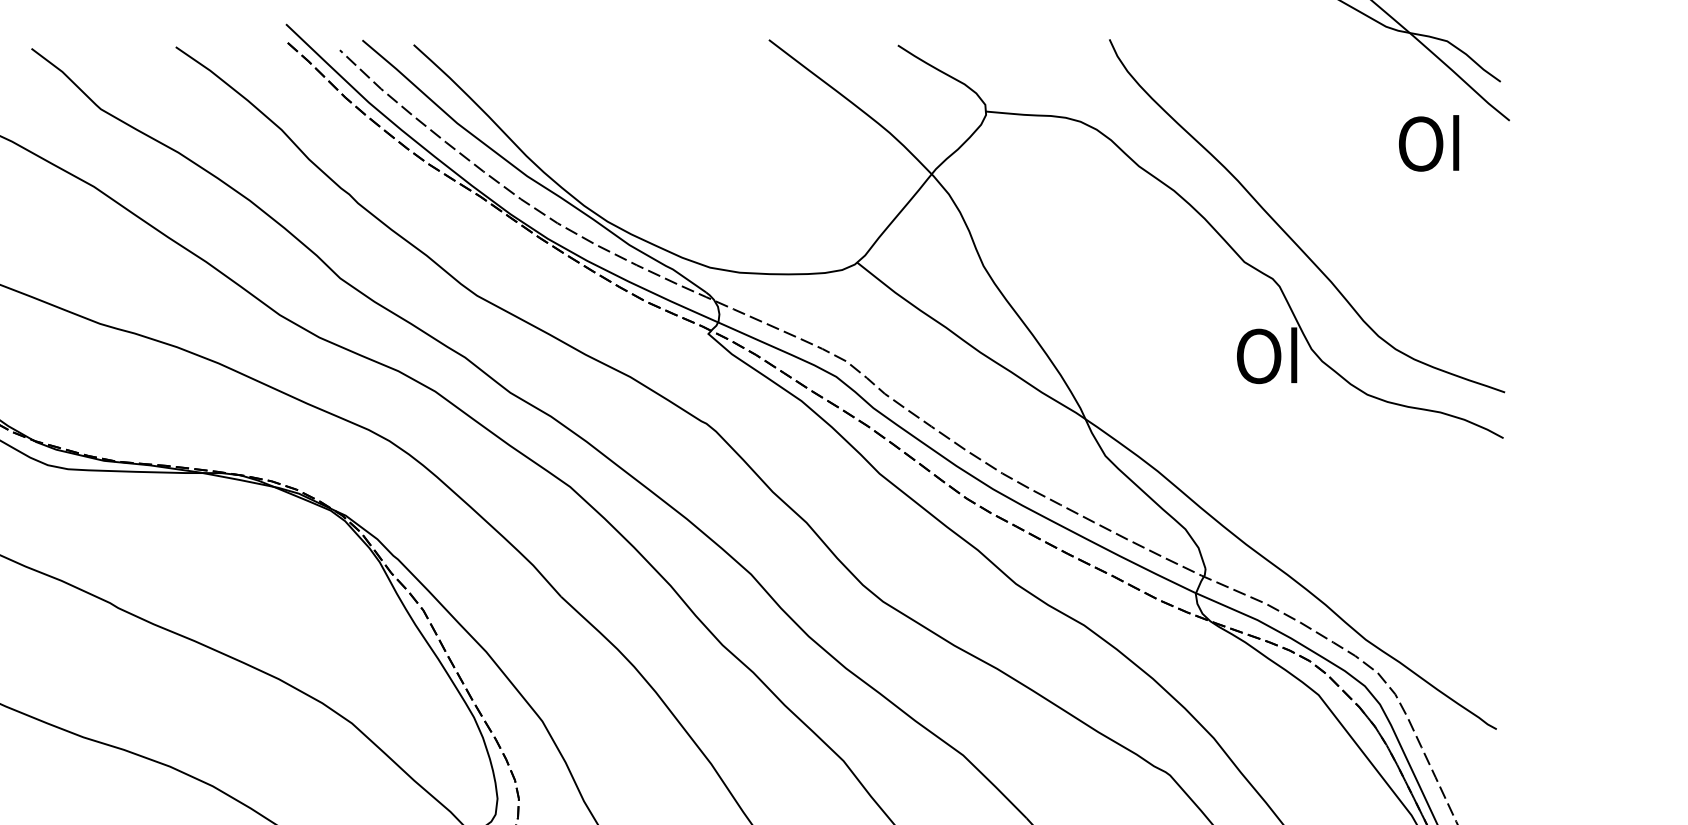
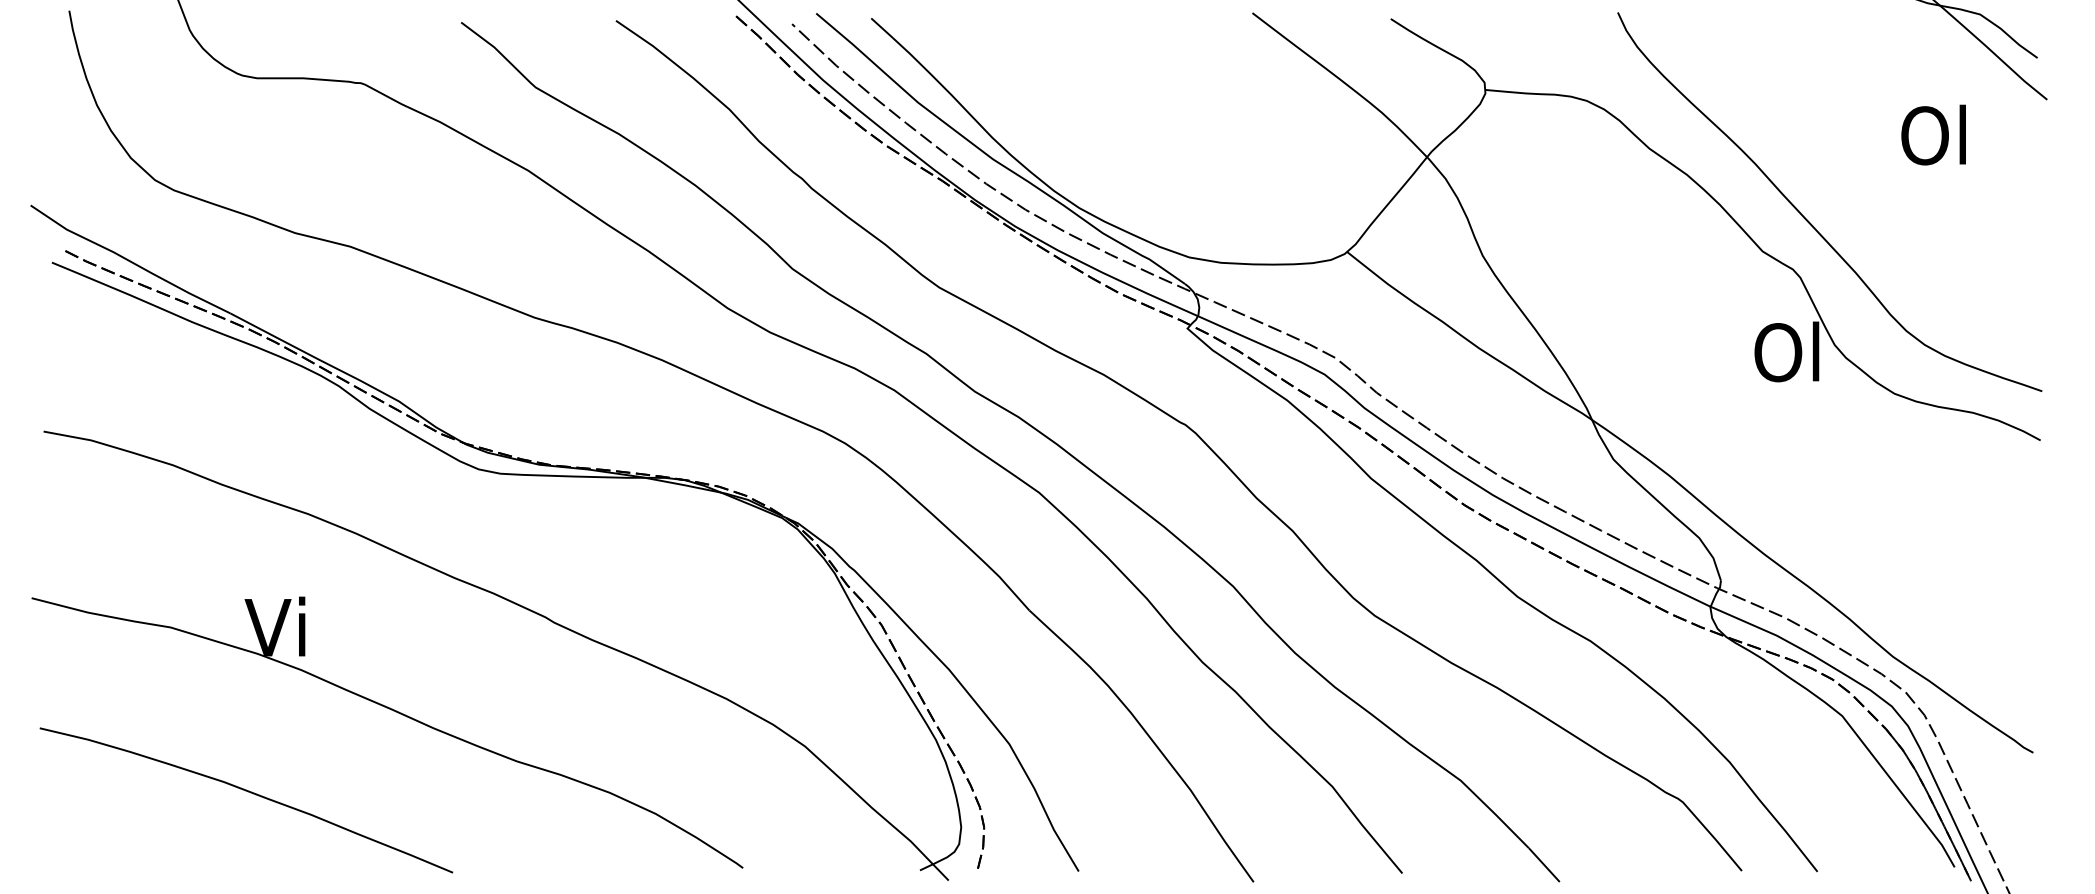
text: (1428, 142) -> (1933, 134), moved

